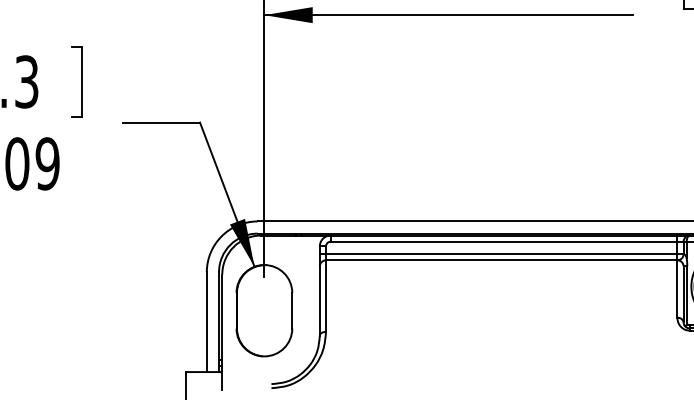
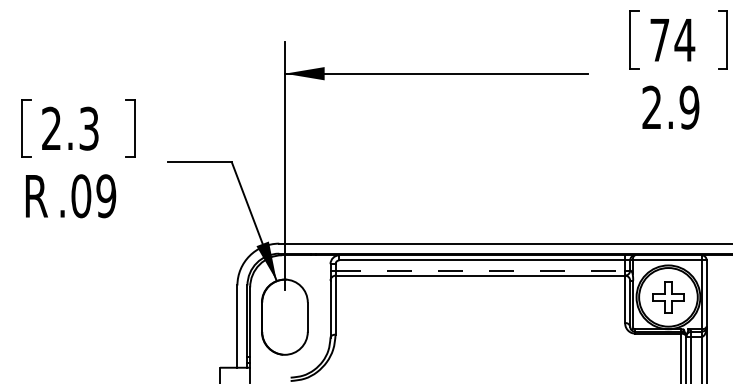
line: (501, 254) -> (480, 270), solid -> dashed

